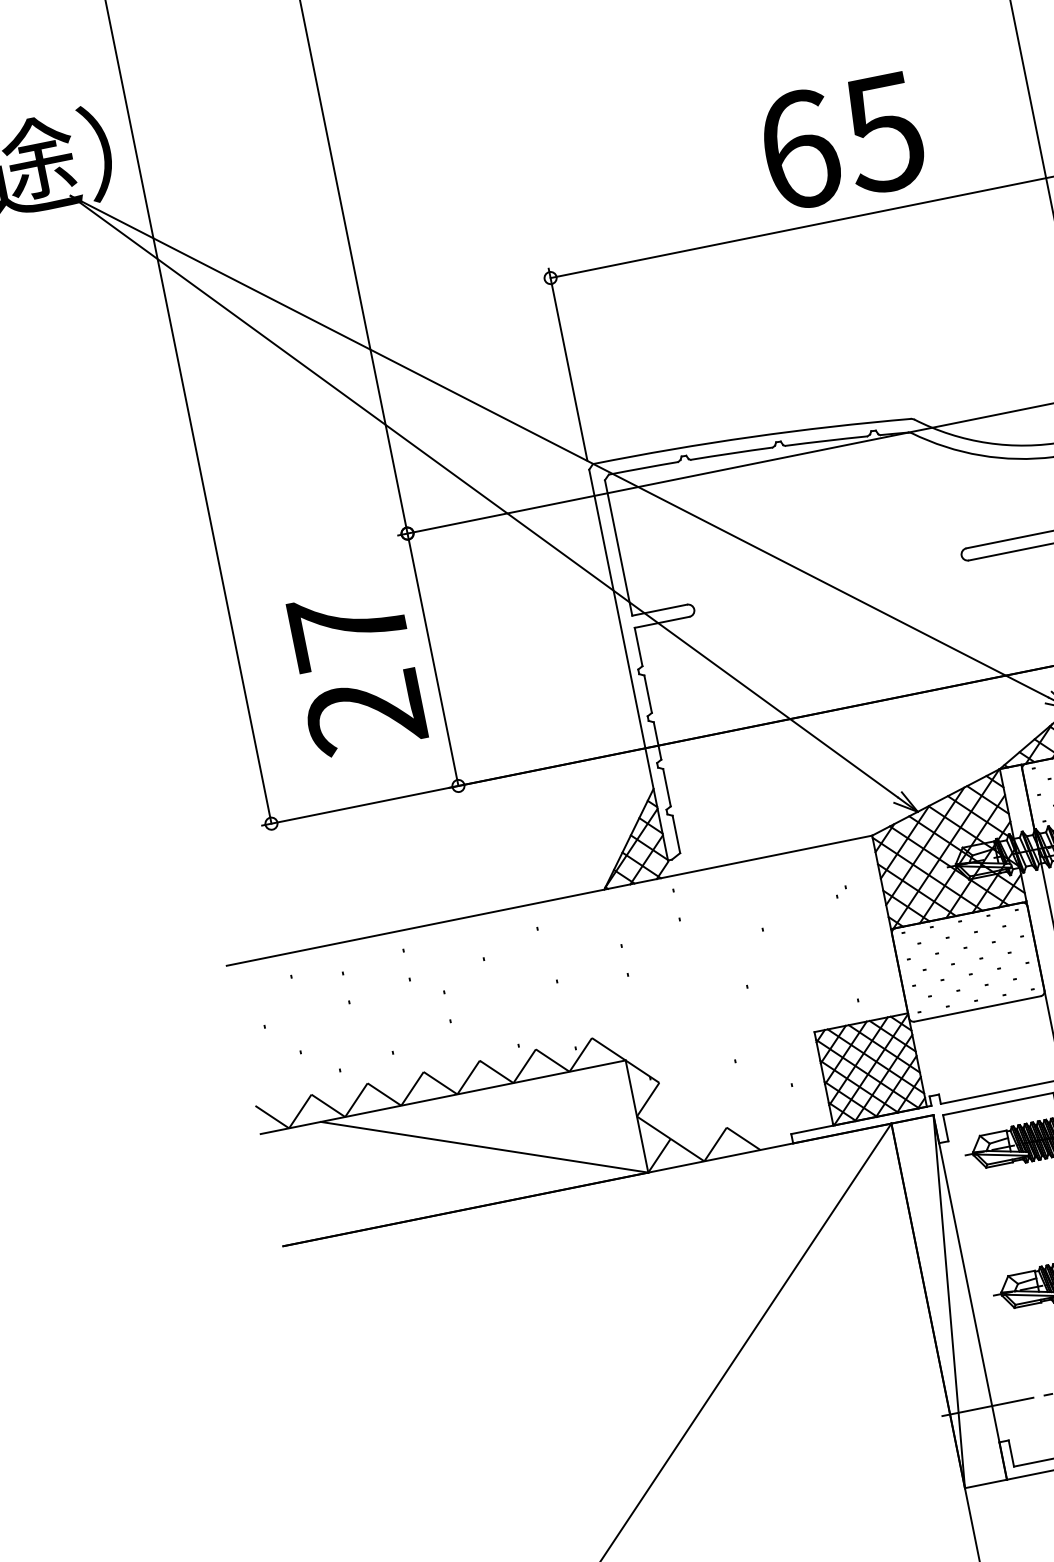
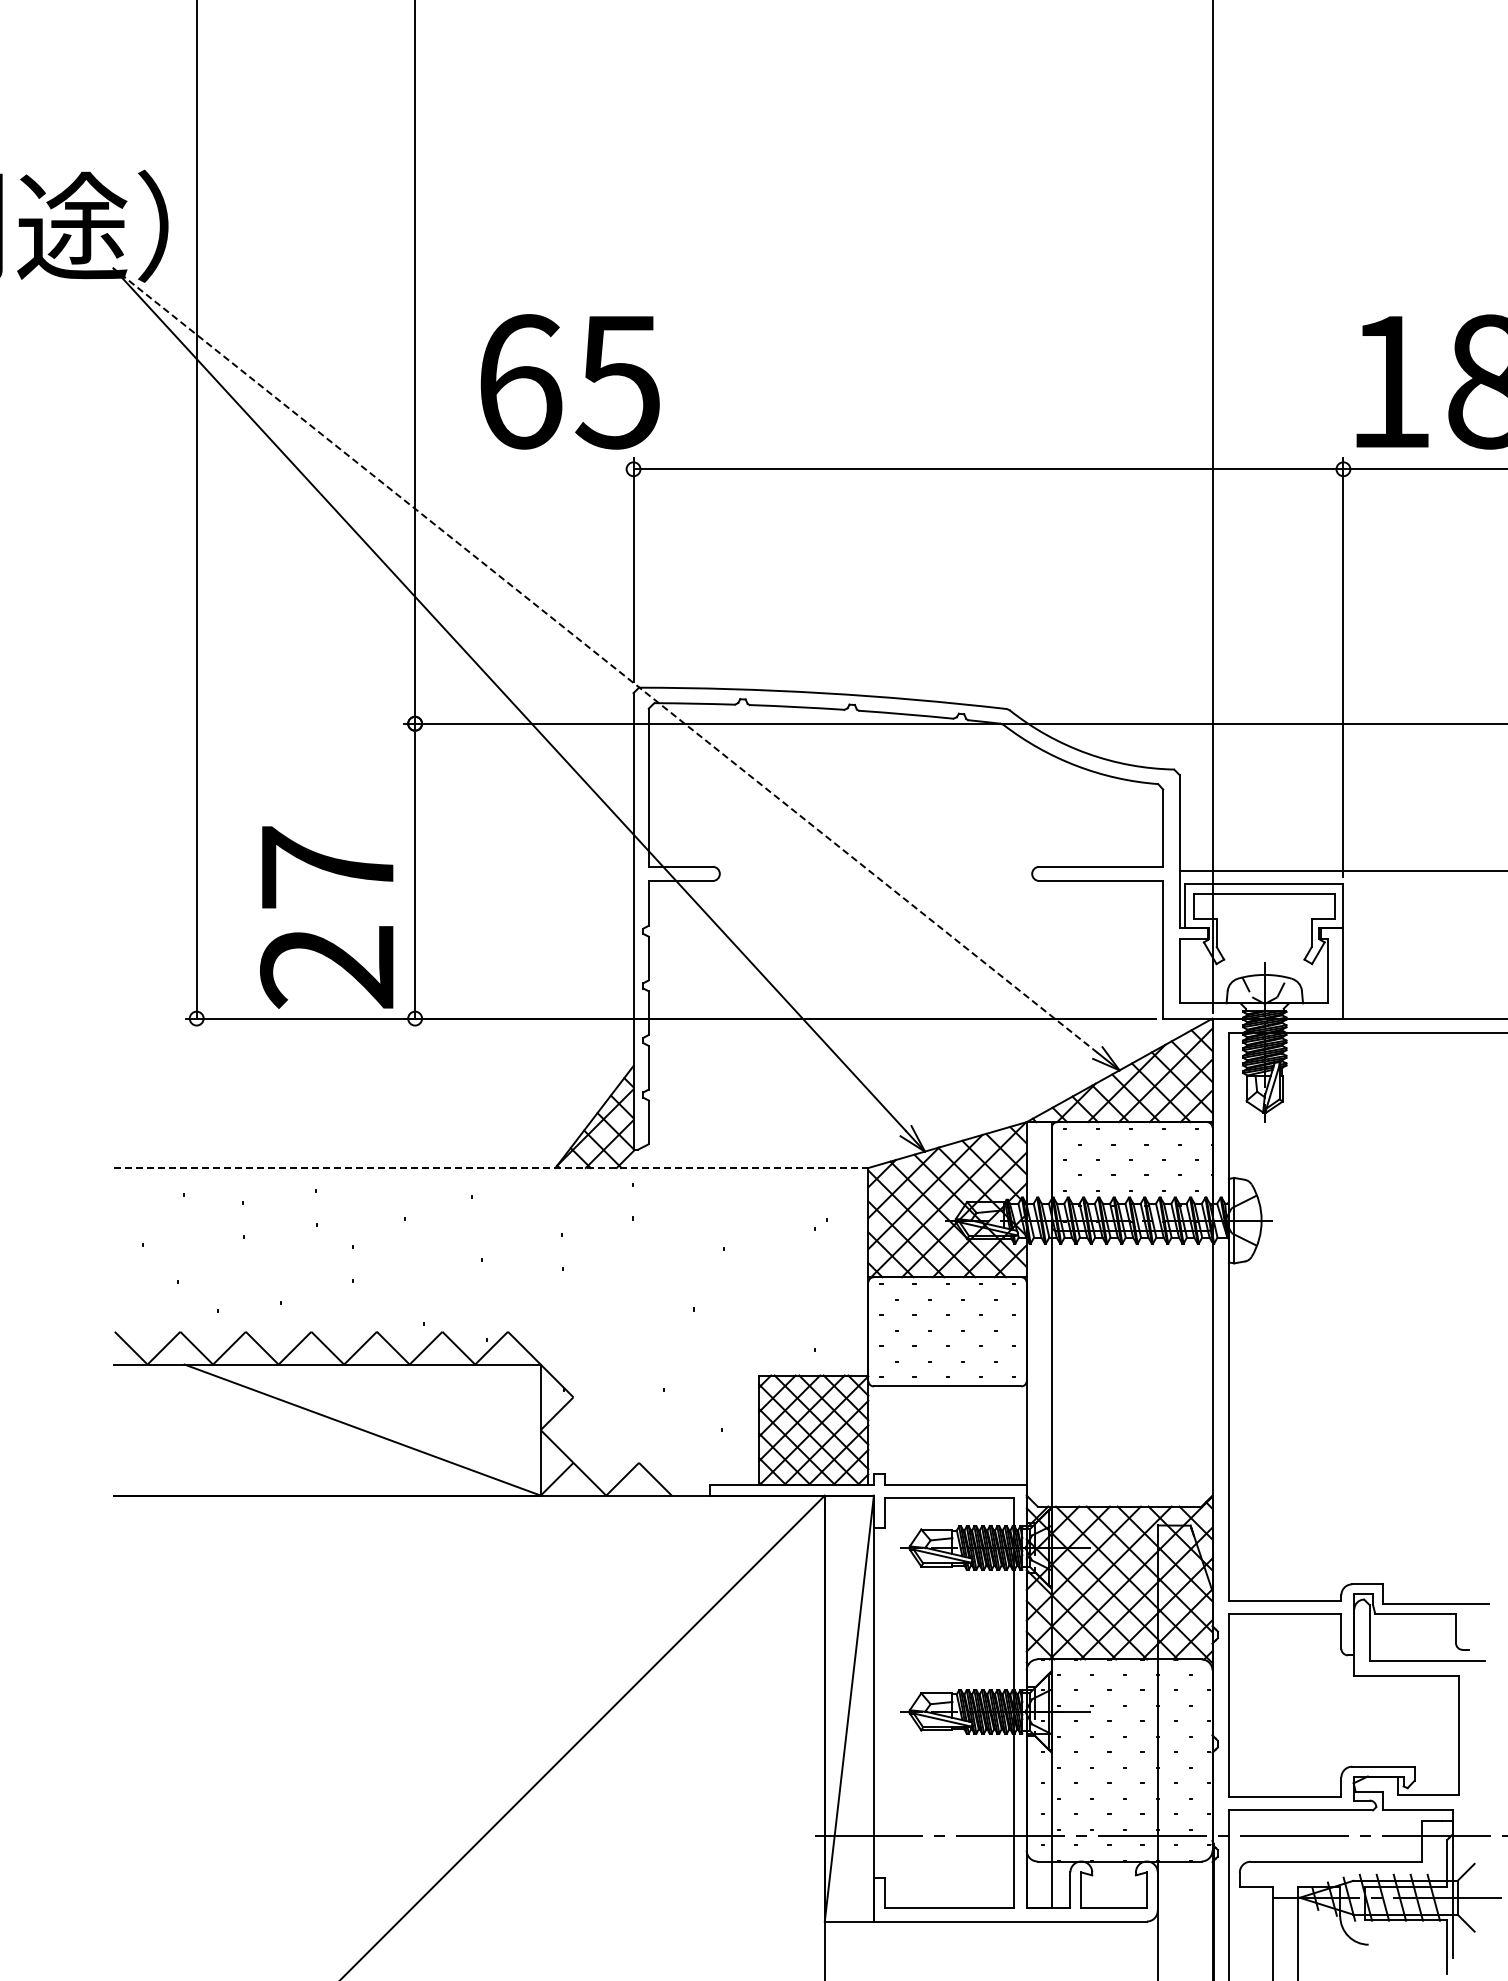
text: (841, 141) -> (569, 381), moved
line: (559, 446) -> (605, 660), solid -> dashed
text: (356, 671) -> (326, 917), moved
line: (549, 901) -> (491, 1168), solid -> dashed

